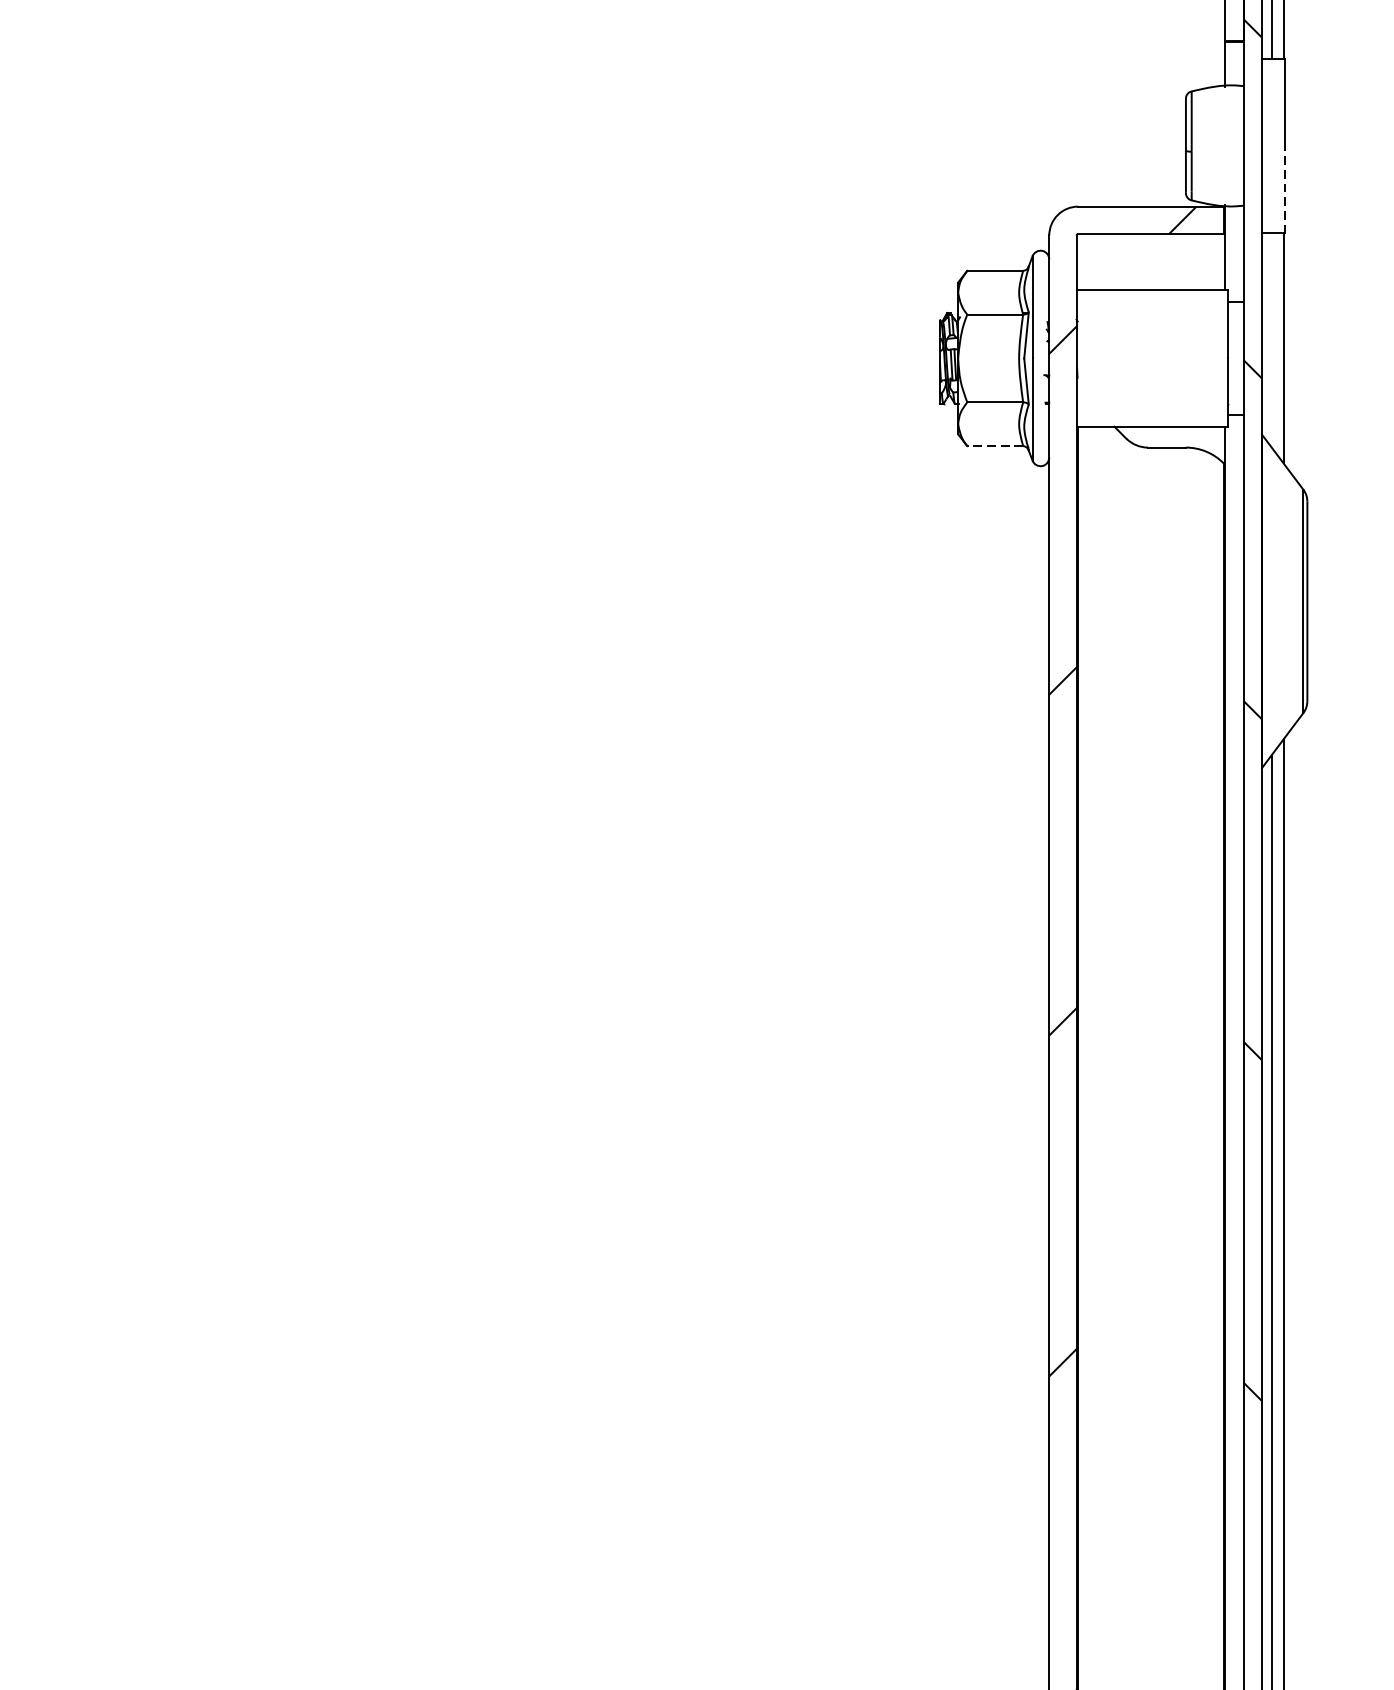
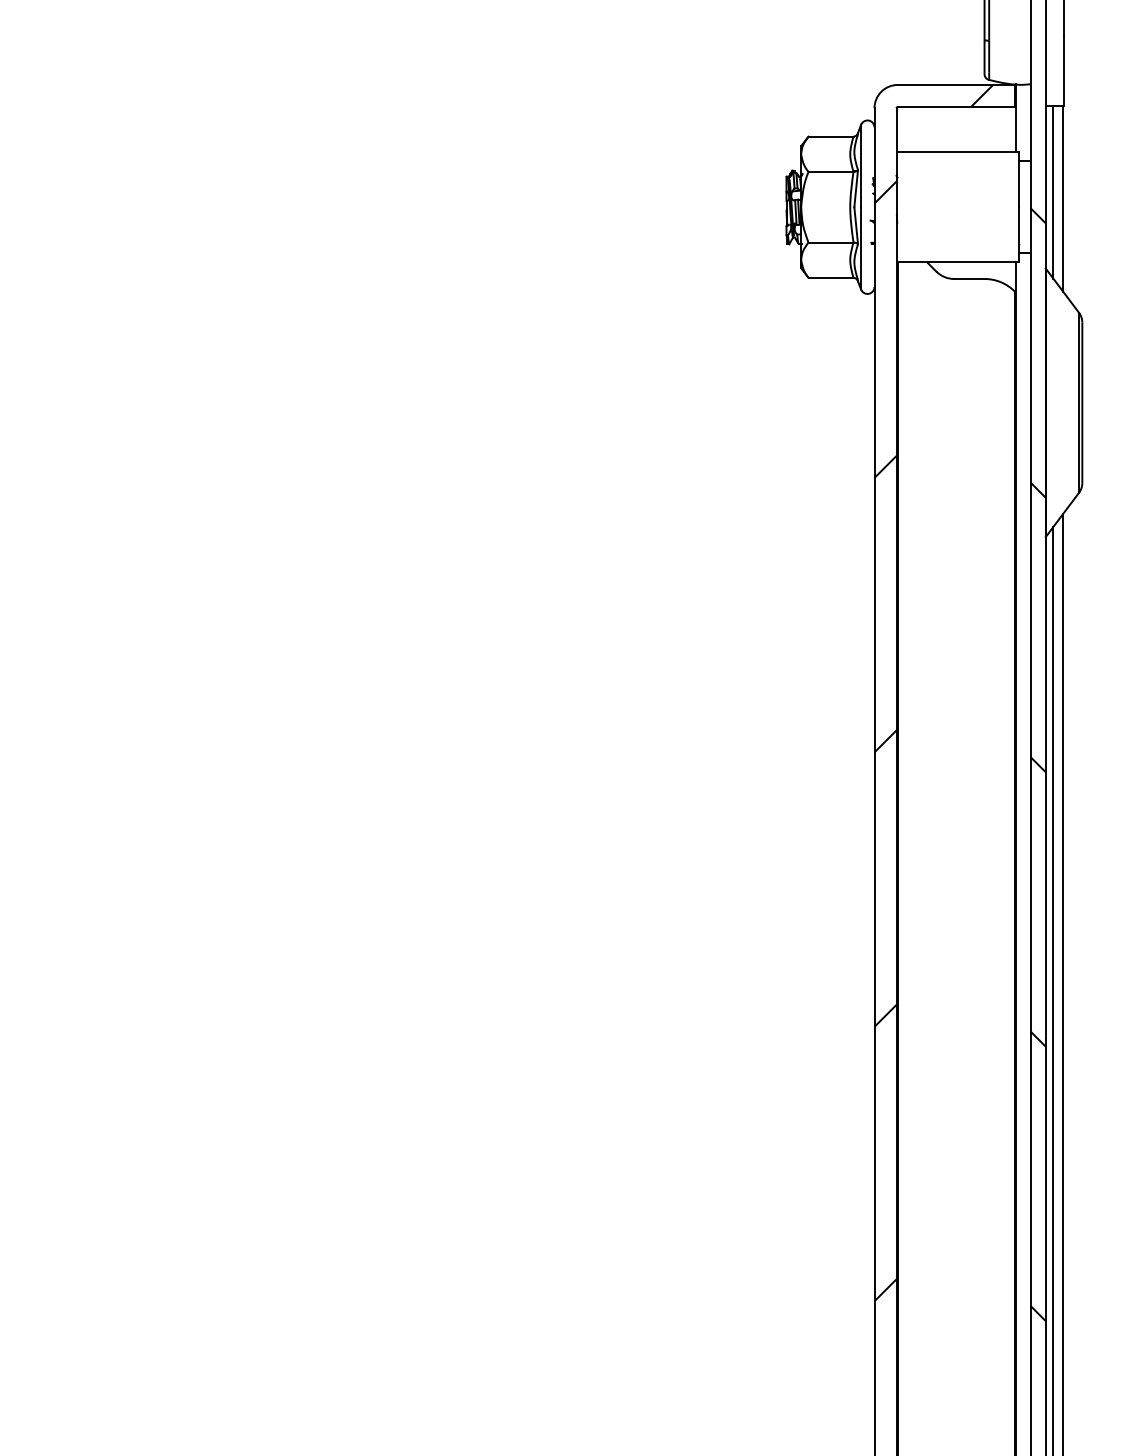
line: (1283, 188) -> (1063, 70), dashed -> solid
line: (1271, 340) -> (1053, 192), added
line: (994, 445) -> (830, 277), dashed -> solid

